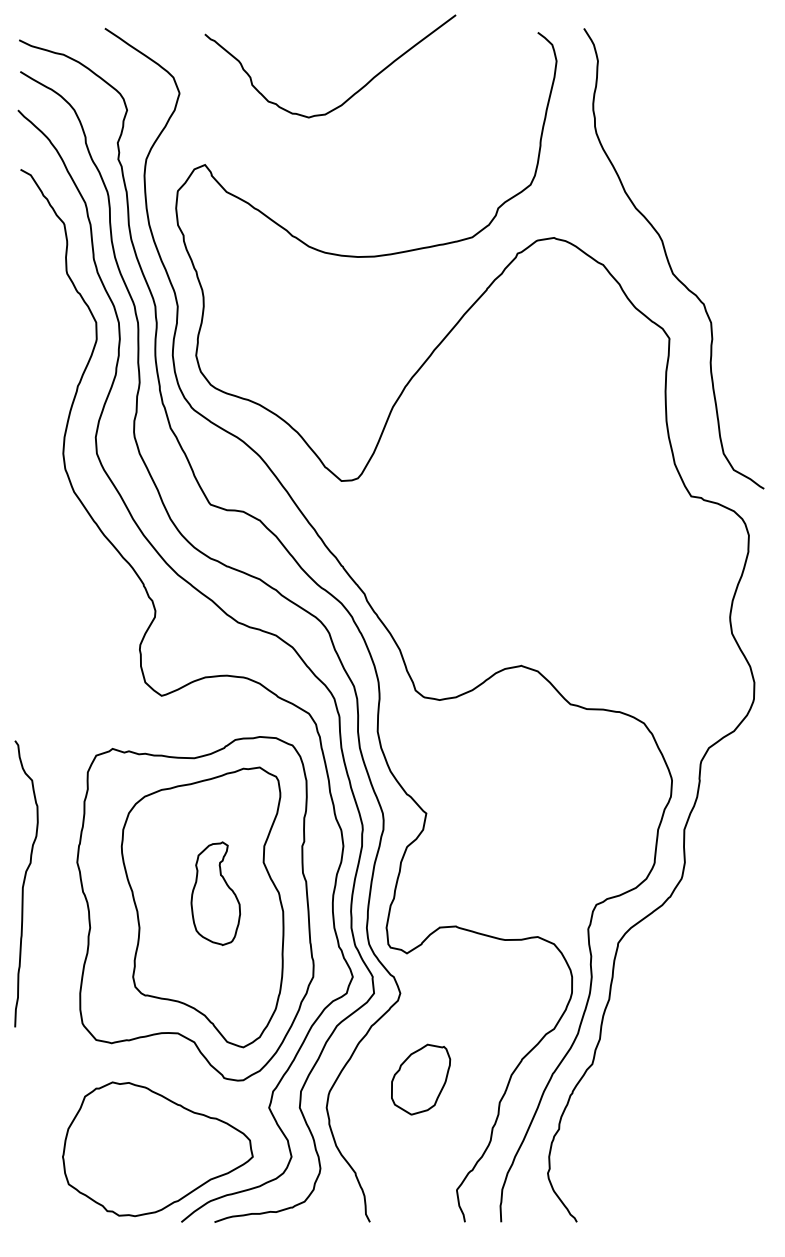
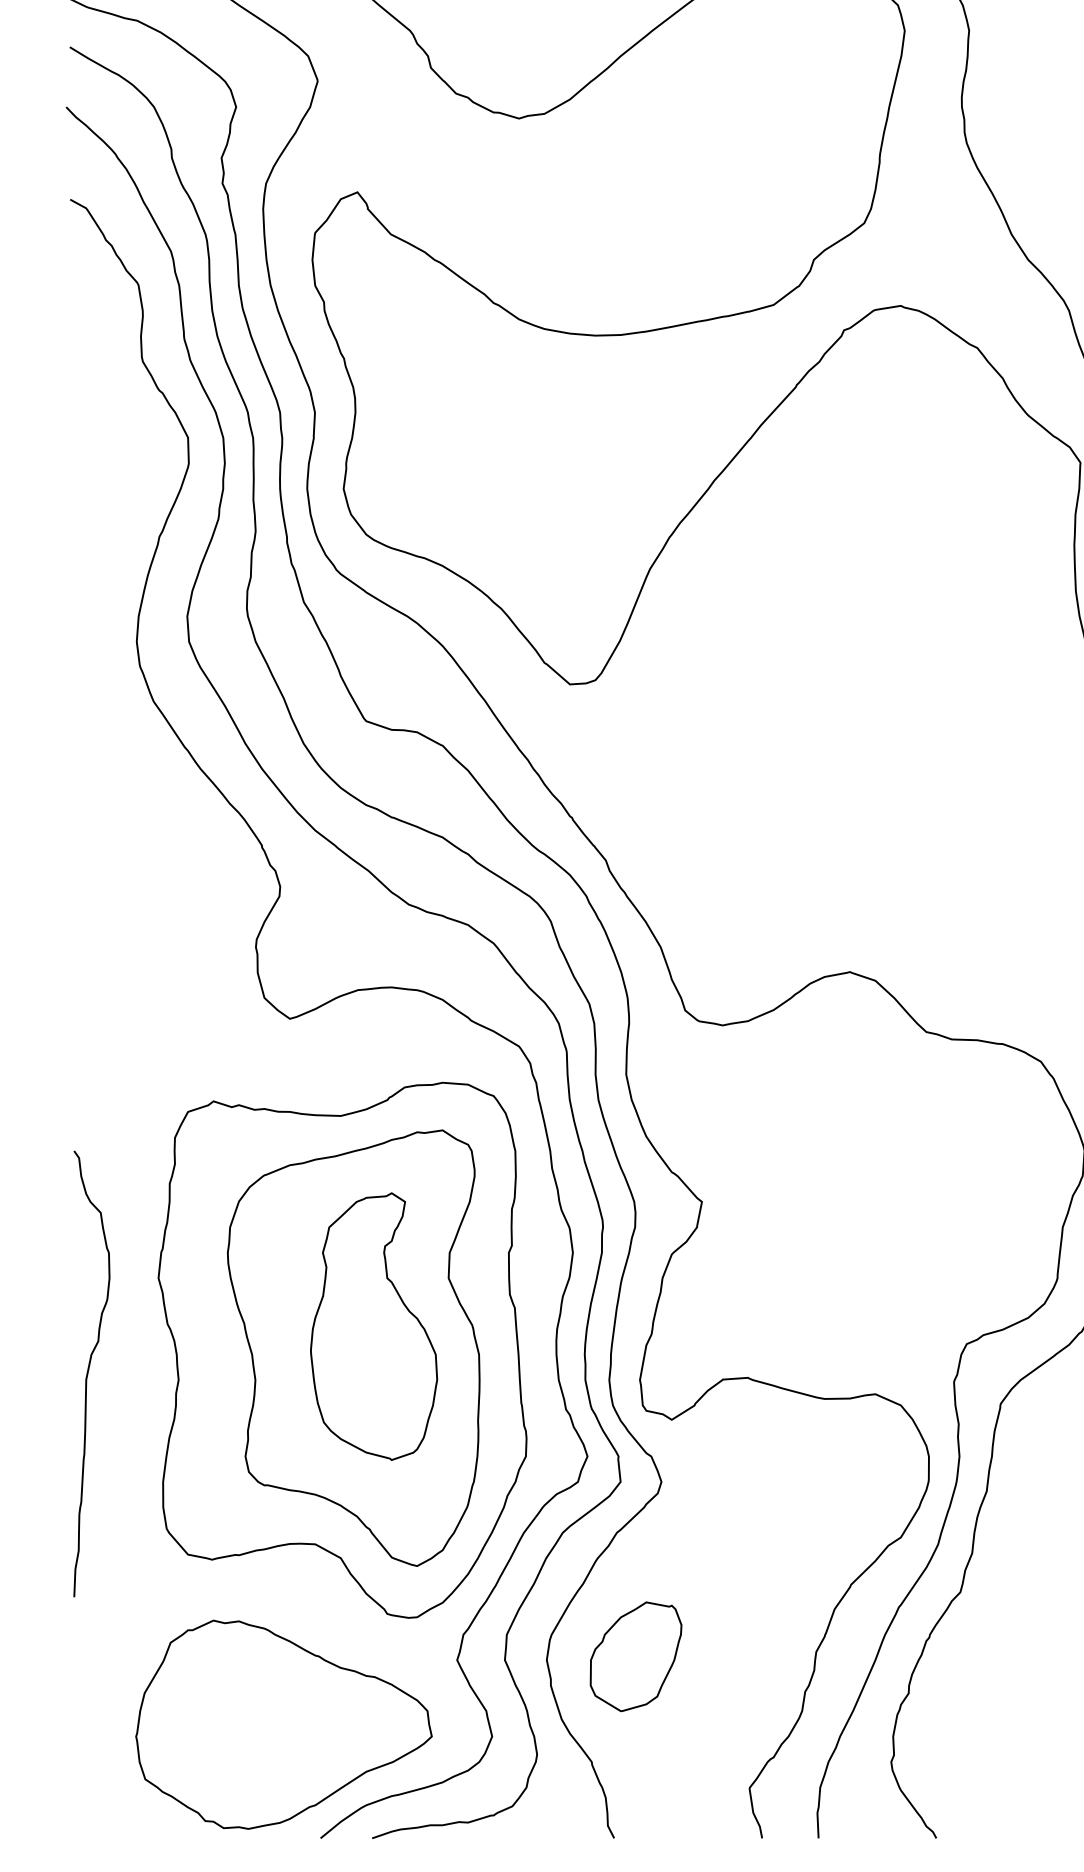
curve: (24, 883) -> (88, 1373), moved
part: (215, 893) -> (373, 1326), size x1.67
part: (421, 1079) -> (636, 1656), moved

